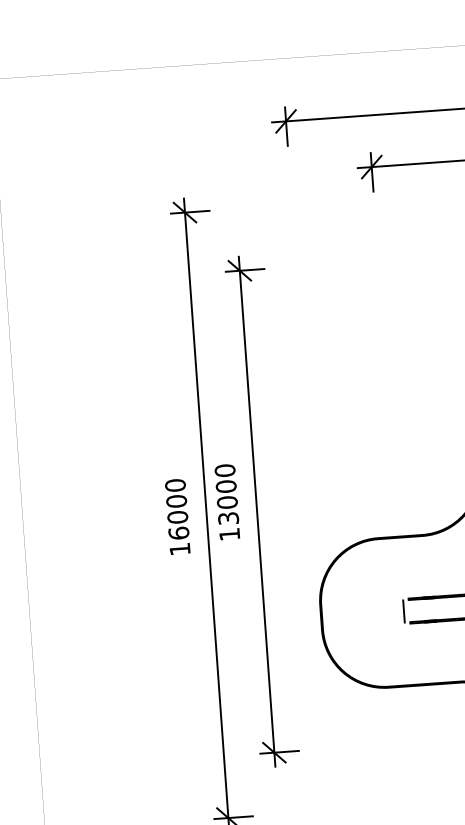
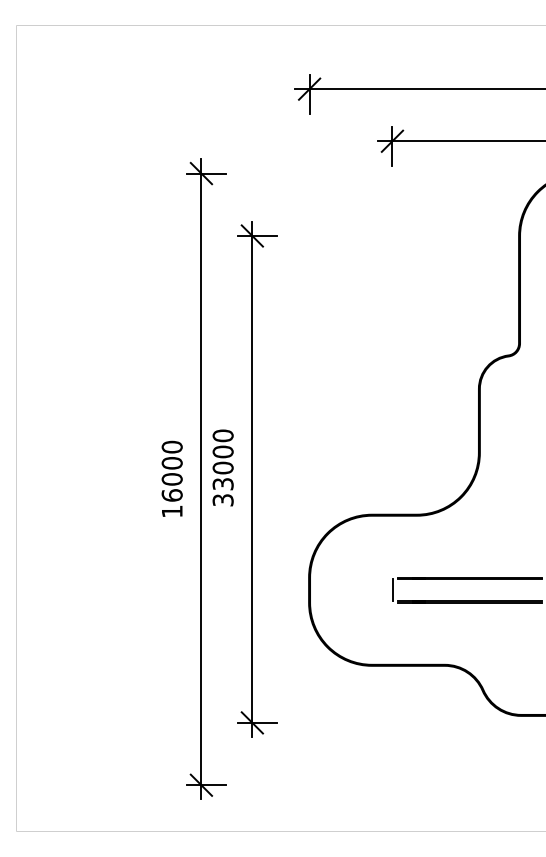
text: (229, 534) -> (222, 500), 13000 -> 33000

